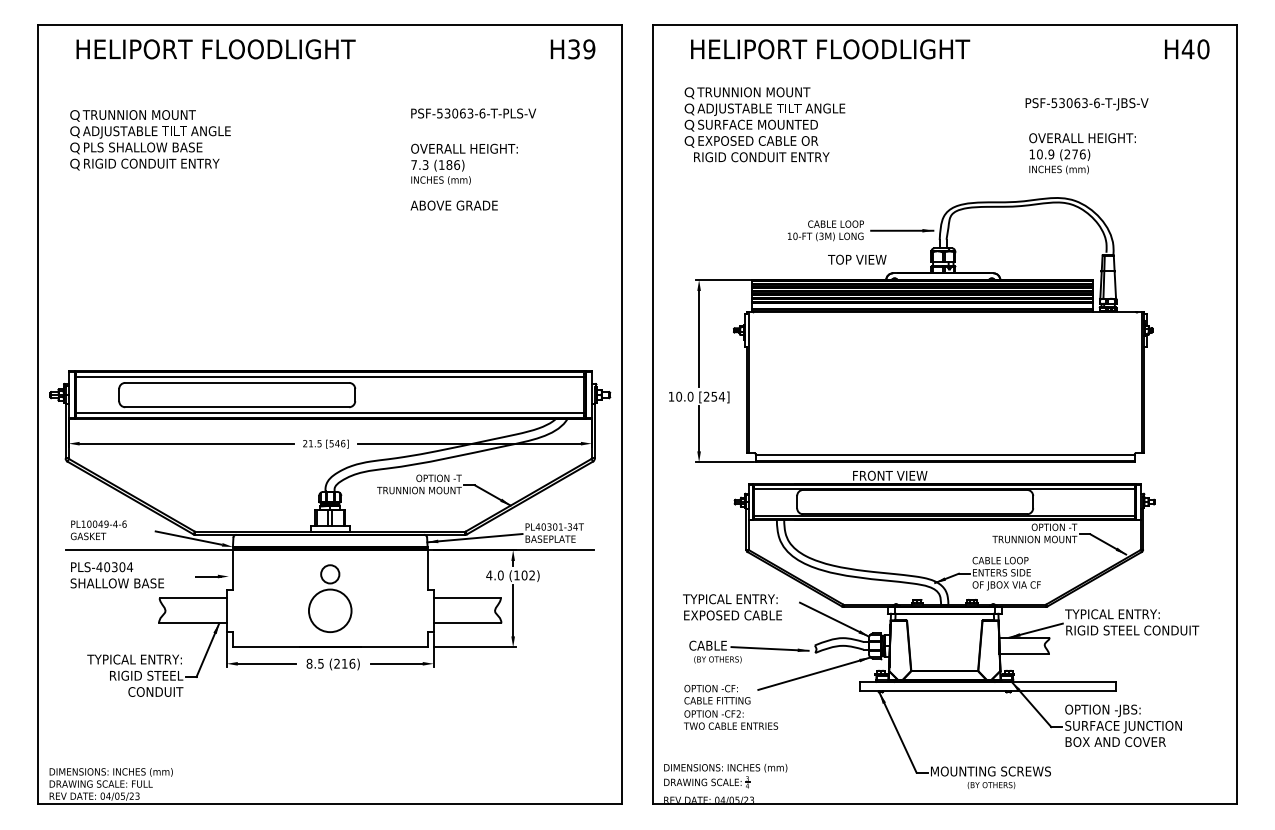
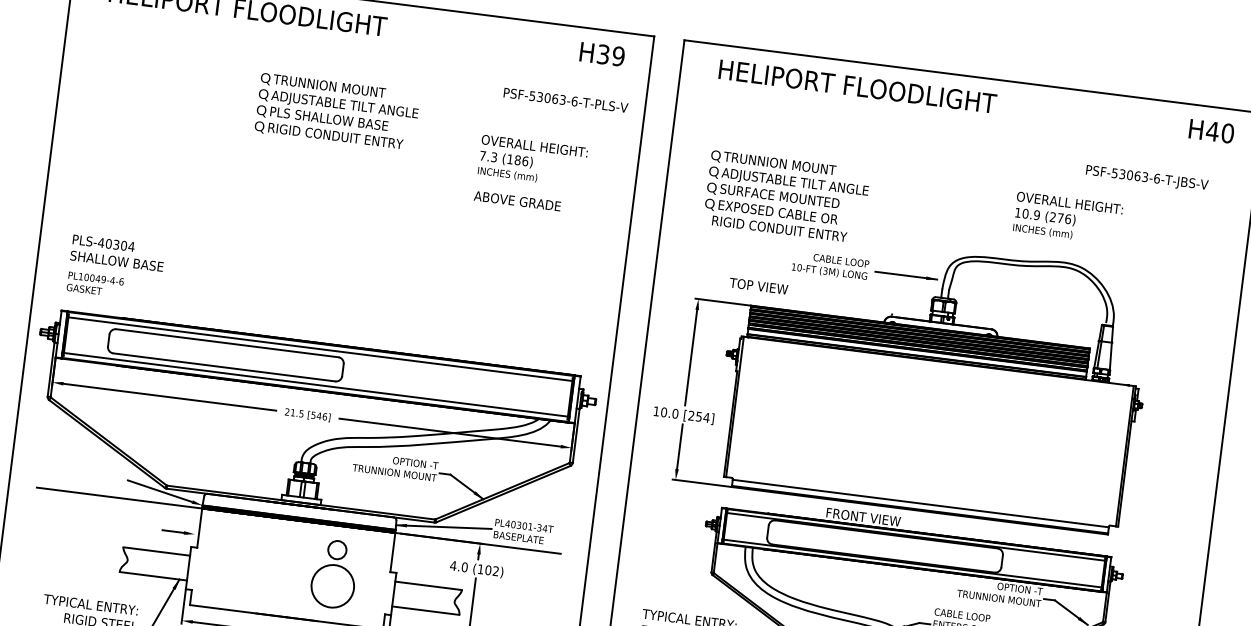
text: (1086, 104) -> (1146, 178), moved
text: (473, 113) -> (565, 100), moved
text: (764, 124) -> (786, 196), moved
text: (150, 140) -> (337, 112), moved
text: (1082, 153) -> (1067, 218), moved
text: (463, 176) -> (530, 173), moved
text: (857, 259) -> (759, 286), moved
text: (98, 530) -> (94, 284), moved
text: (116, 575) -> (117, 253), moved
part: (330, 598) -> (334, 574), moved

